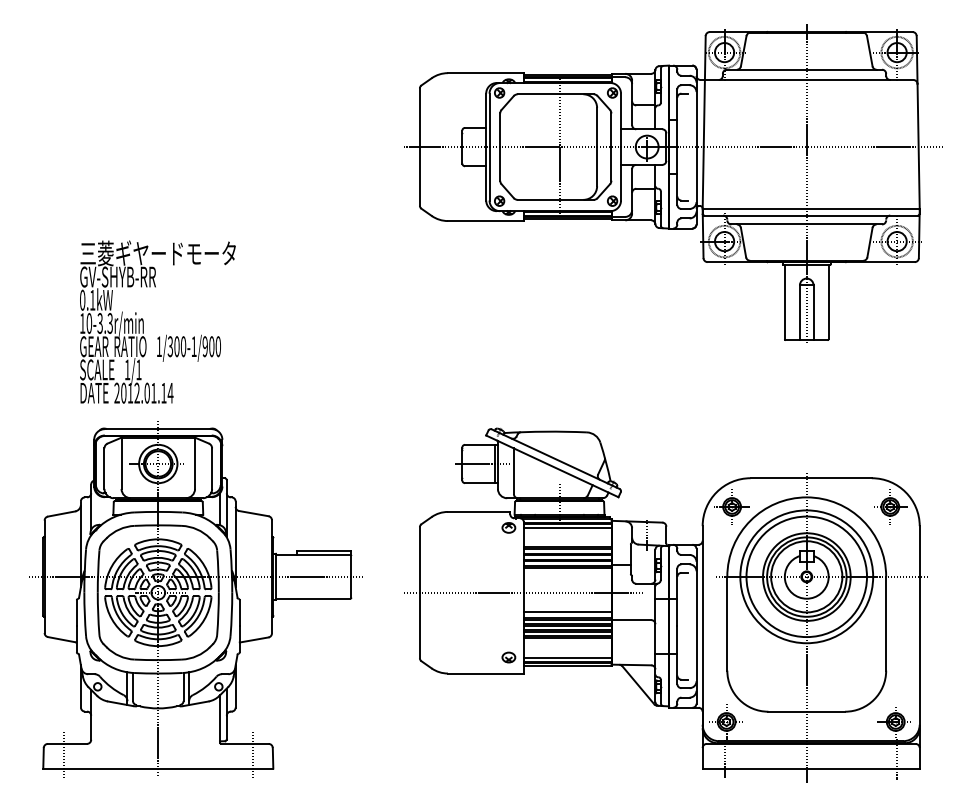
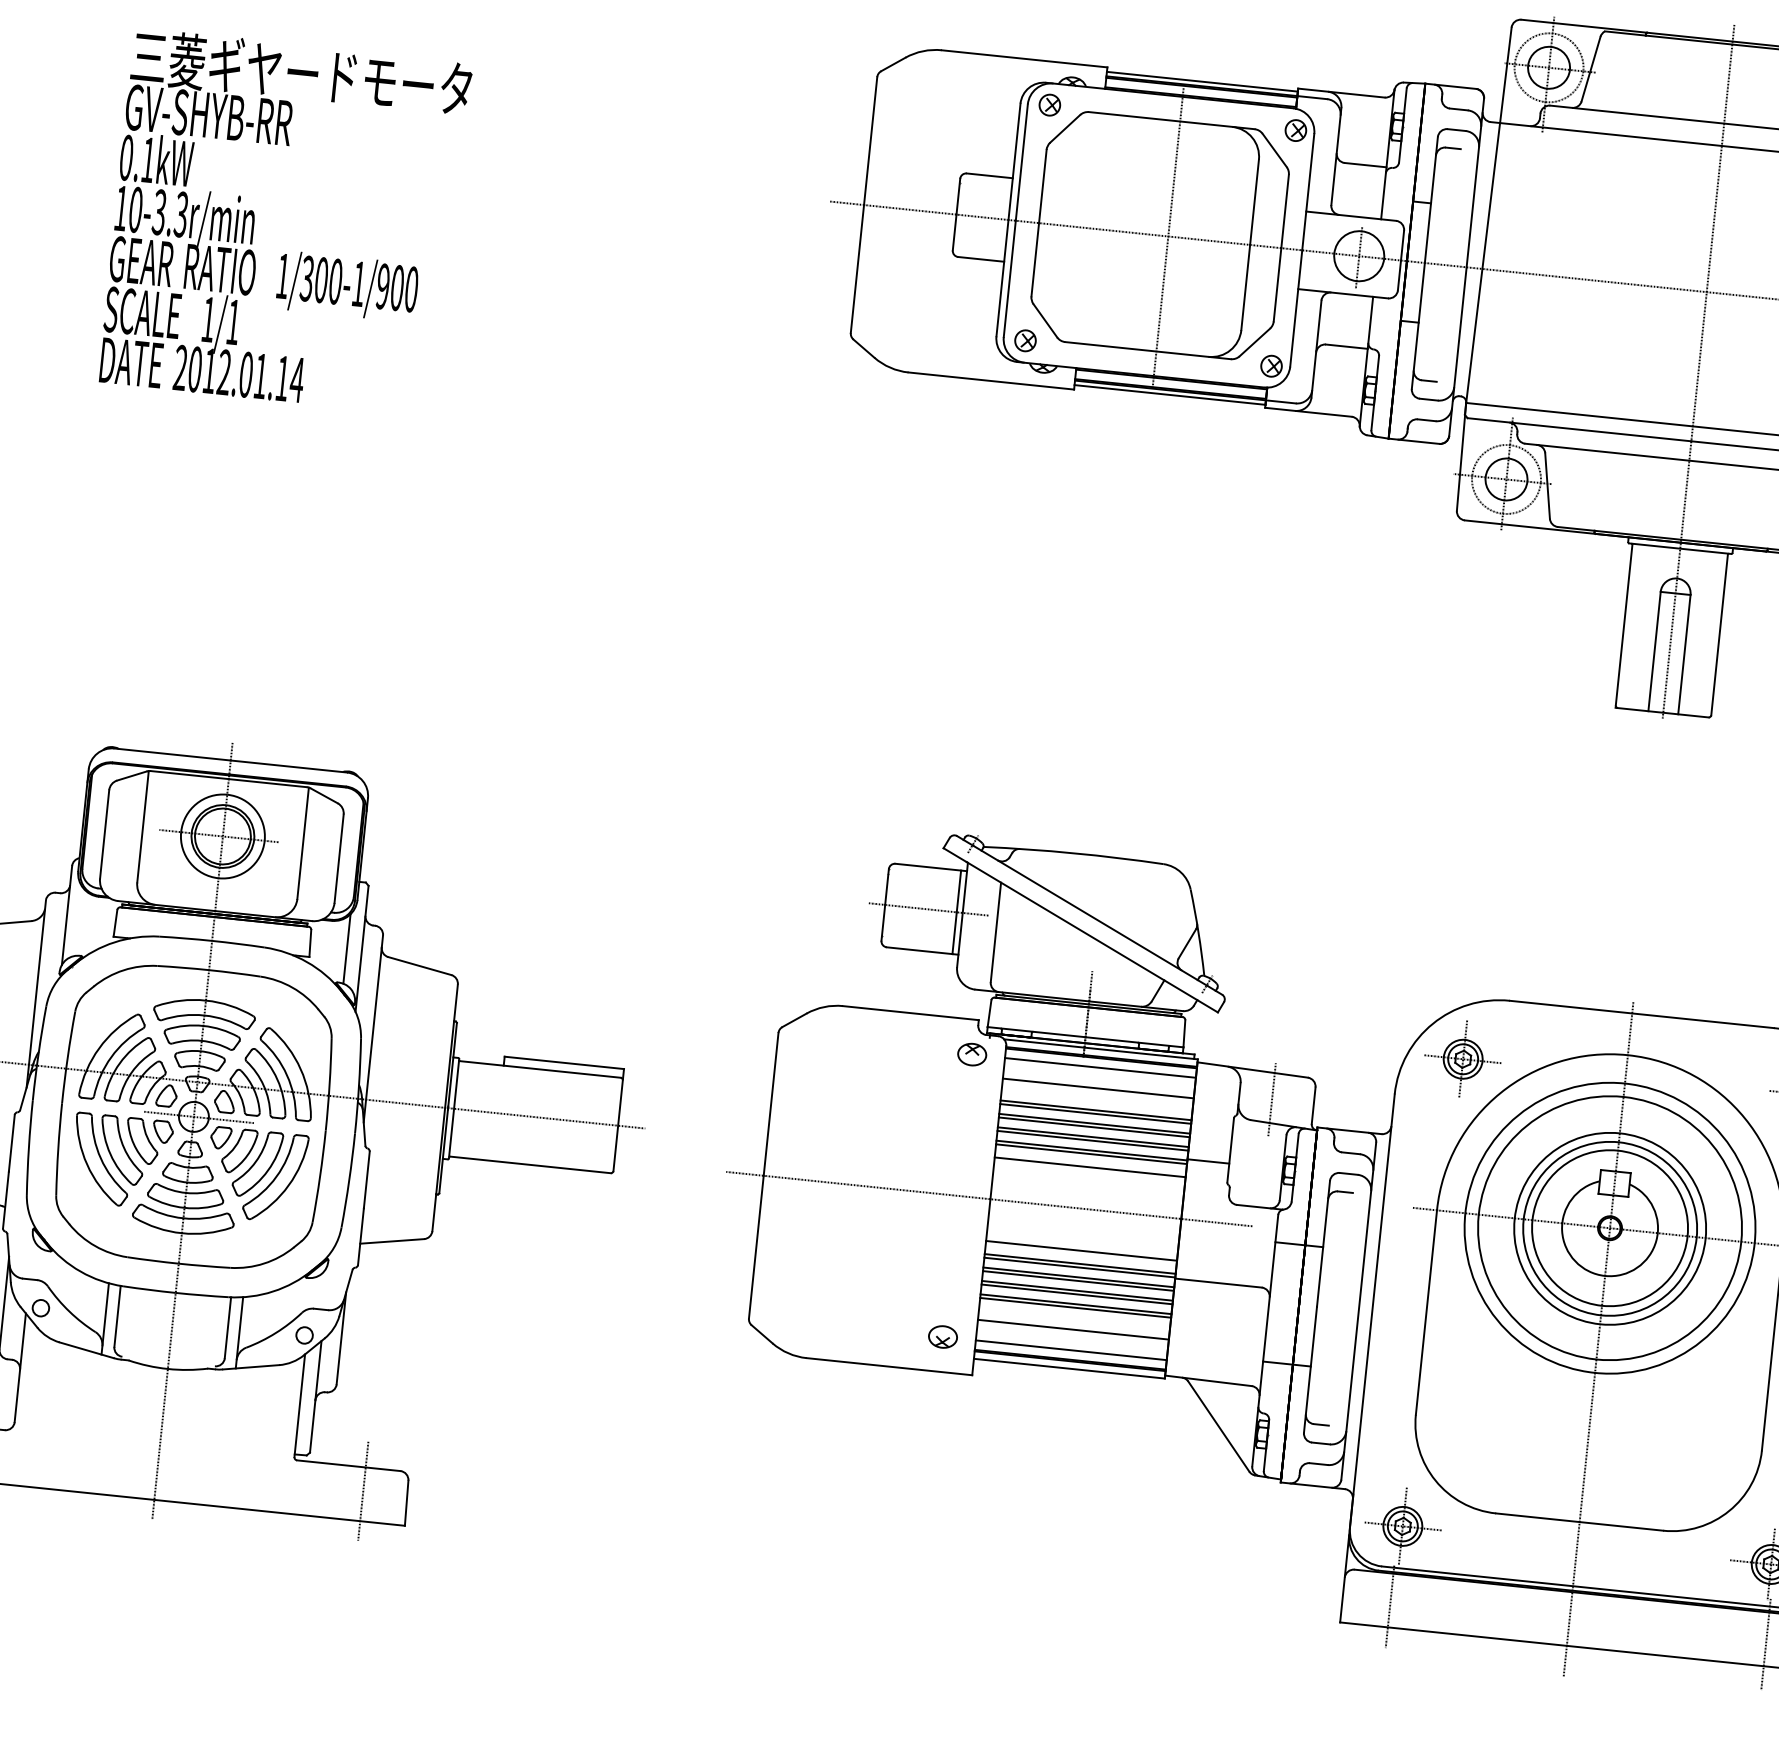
text: (157, 321) -> (284, 220), moved
line: (567, 537) -> (1097, 1088), added
line: (567, 573) -> (1089, 1167), added
line: (567, 648) -> (1072, 1330), added

